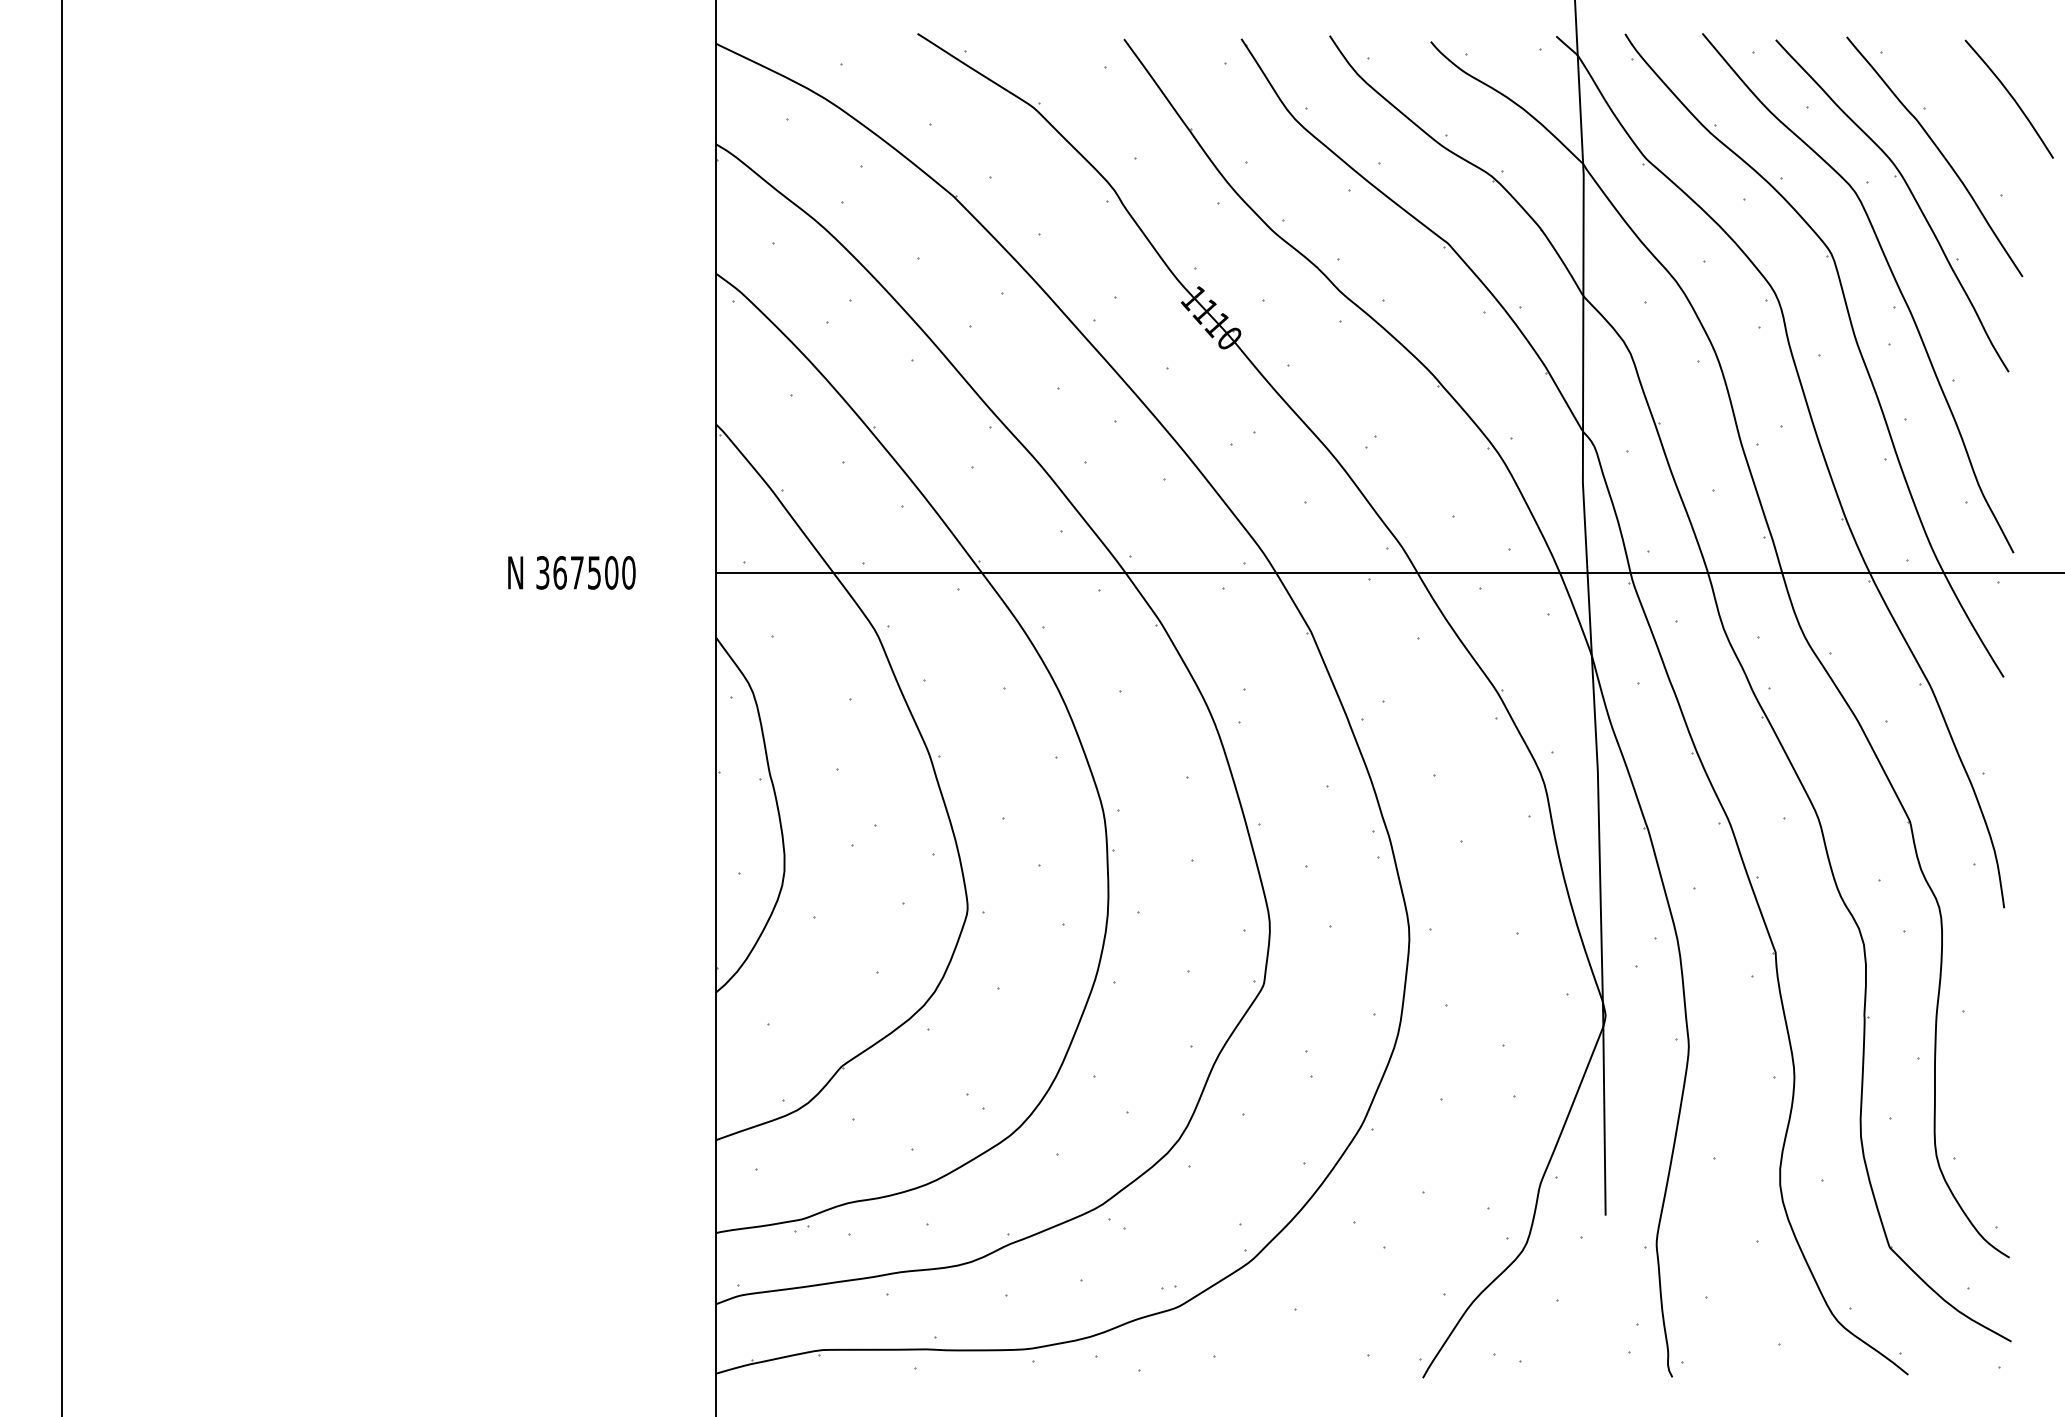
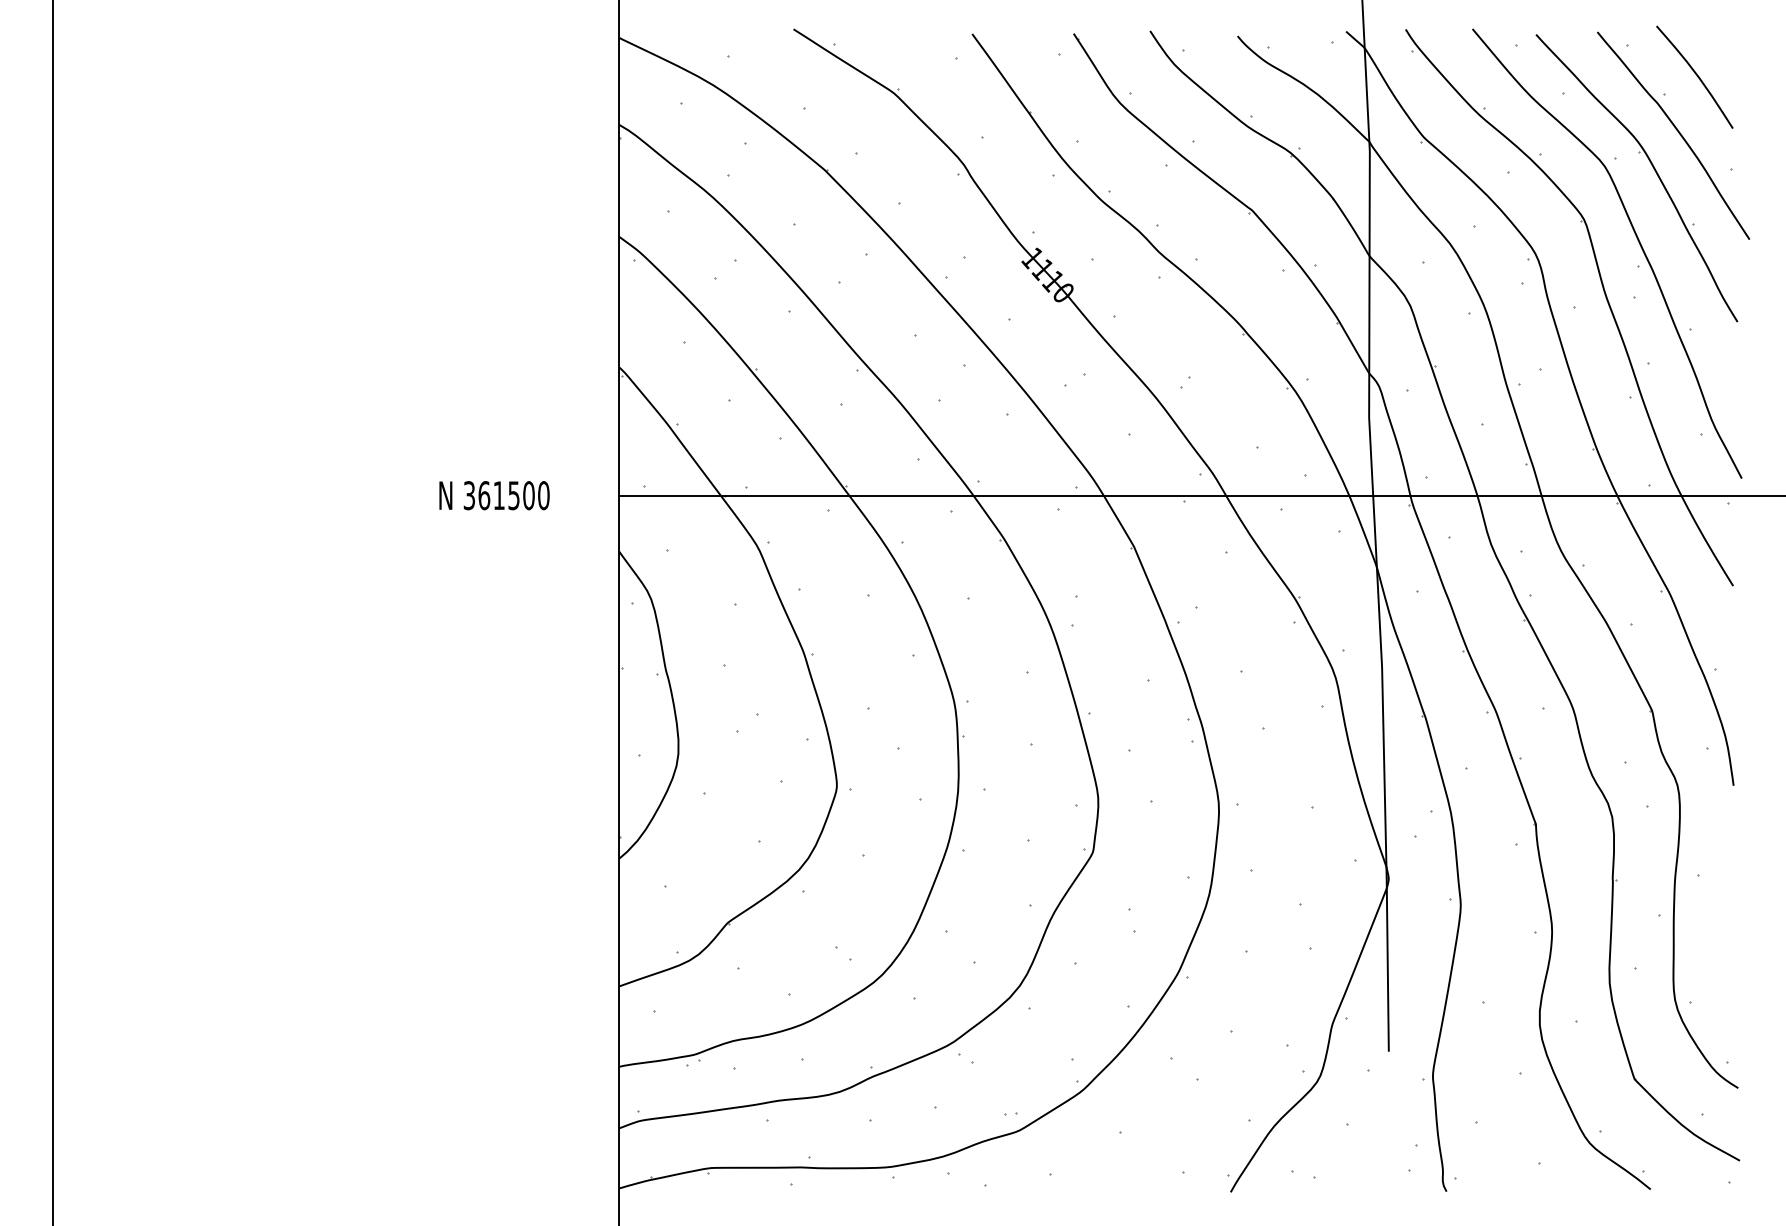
curve: (2010, 96) -> (1695, 74), moved
text: (577, 572) -> (499, 495), 367500 -> 361500

